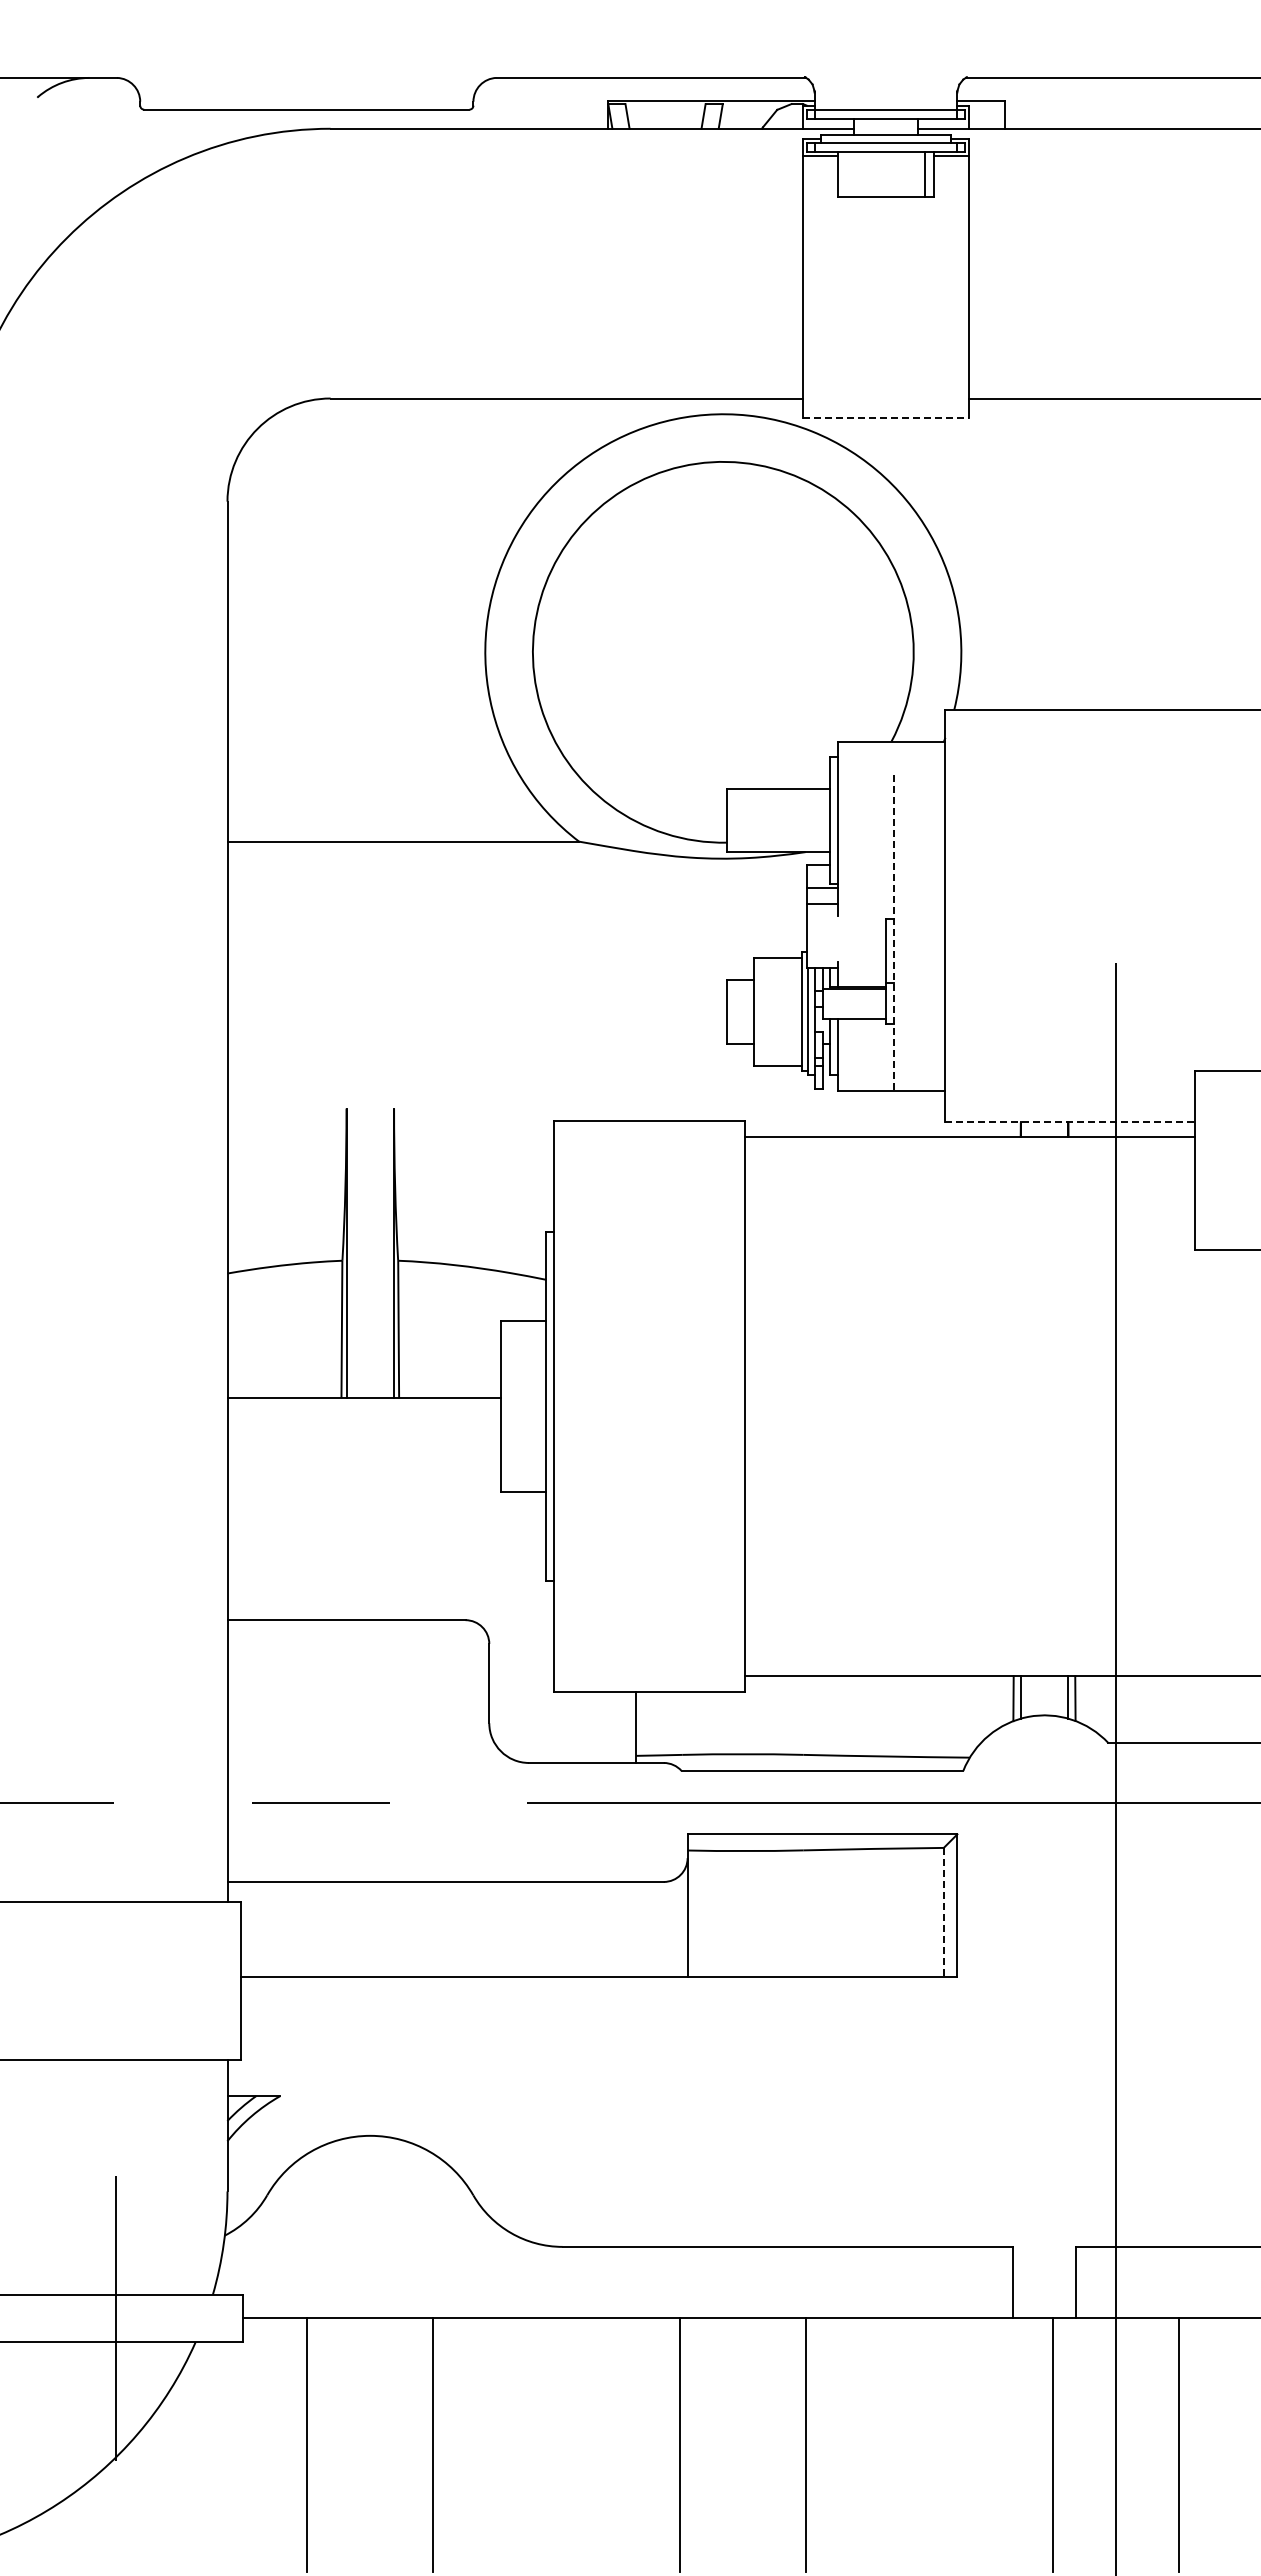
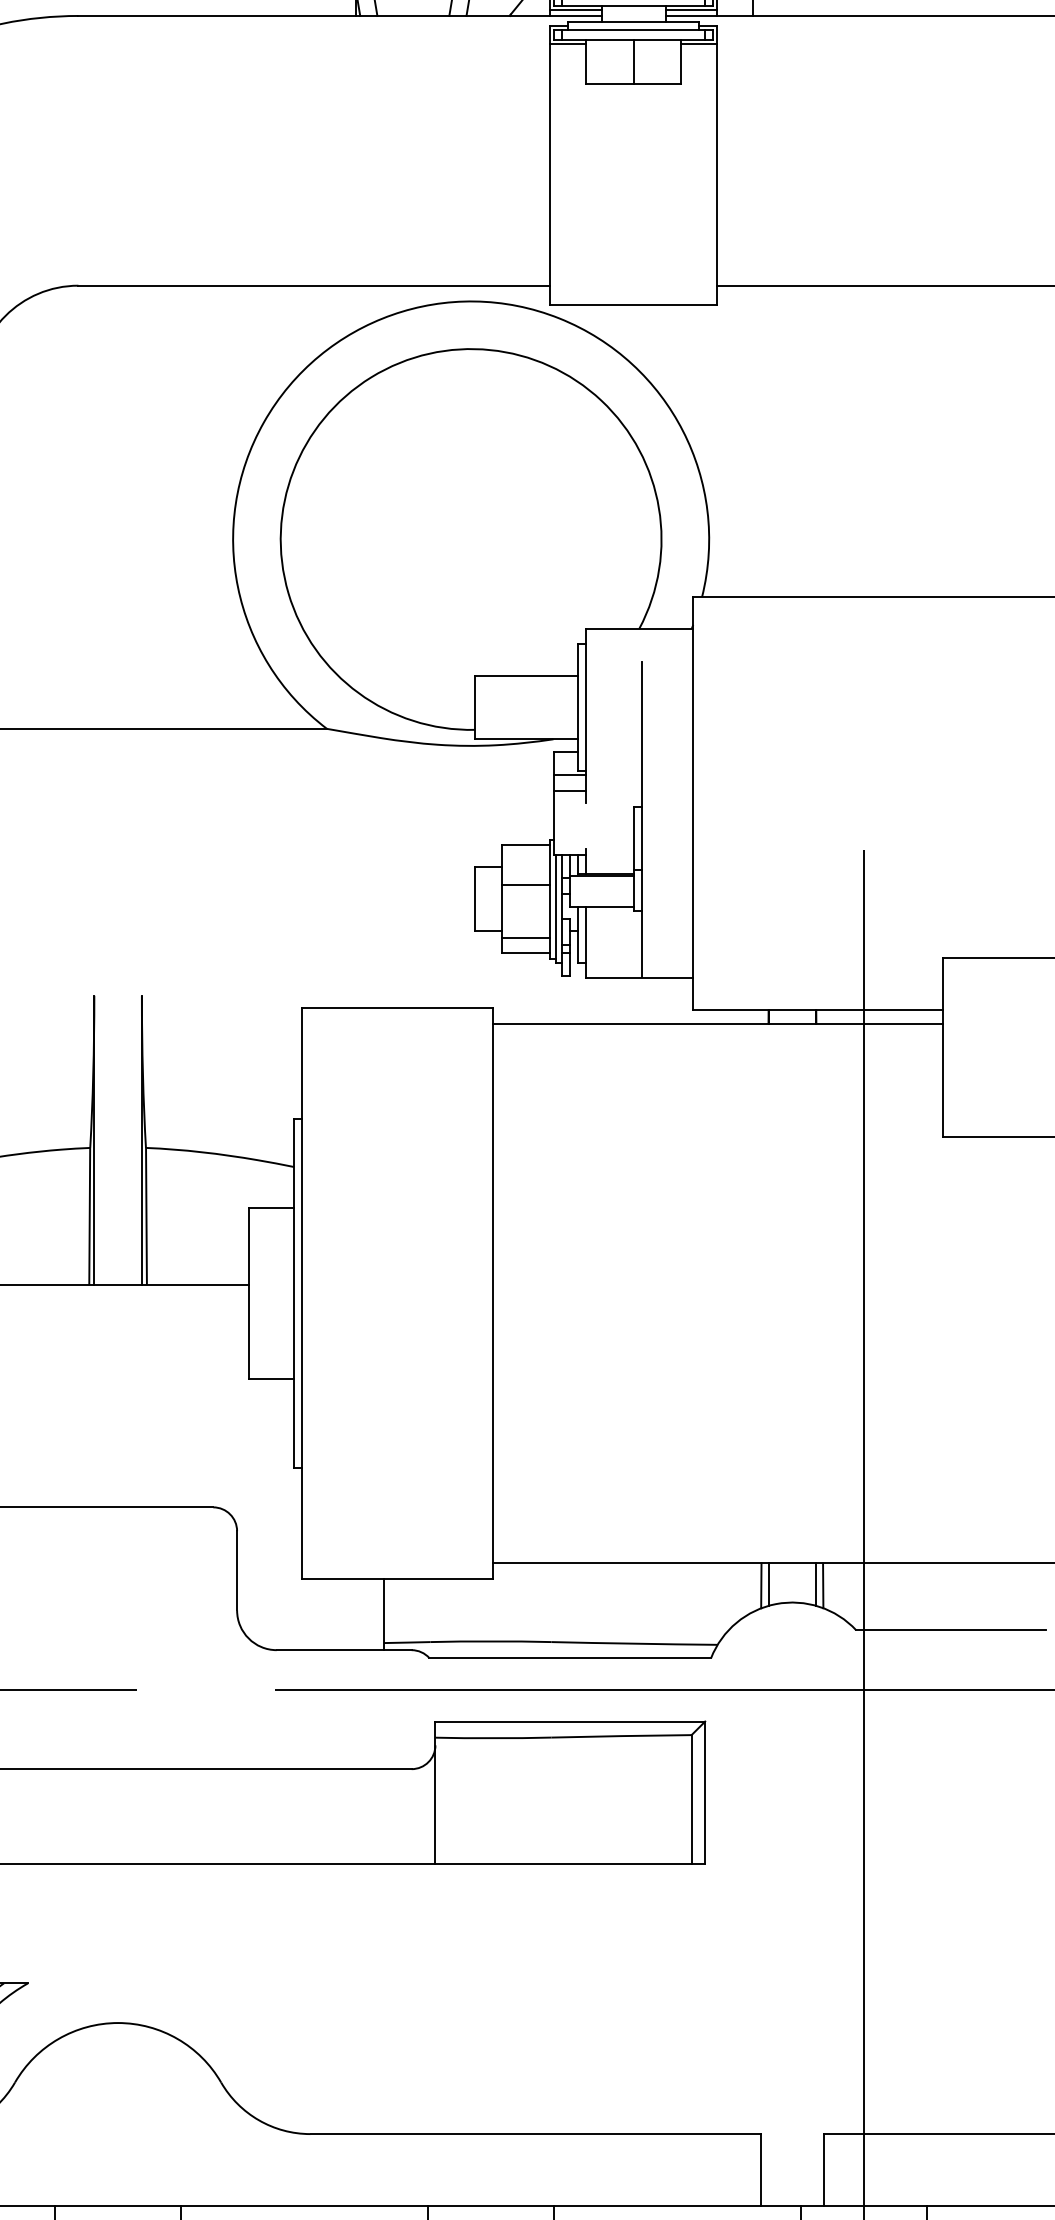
line: (828, 123) -> (576, 10), added
line: (943, 123) -> (691, 10), added
line: (924, 174) -> (633, 61), moved
line: (886, 418) -> (634, 305), dashed -> solid
line: (893, 932) -> (641, 819), dashed -> solid
line: (777, 997) -> (525, 884), added
line: (777, 1051) -> (525, 938), added
line: (1070, 1122) -> (818, 1009), dashed -> solid
line: (943, 1912) -> (691, 1799), dashed -> solid

